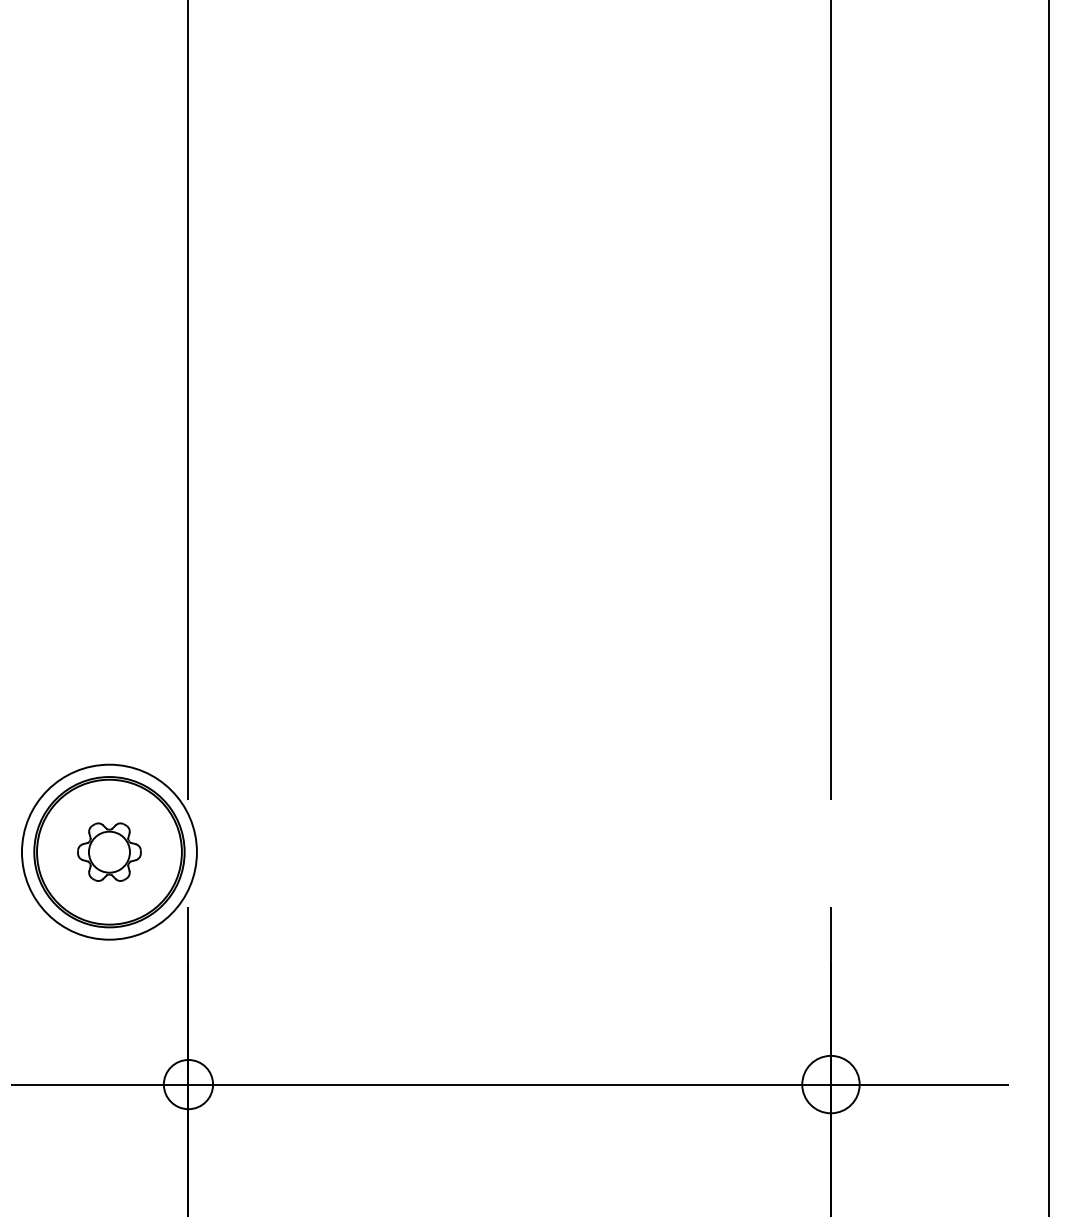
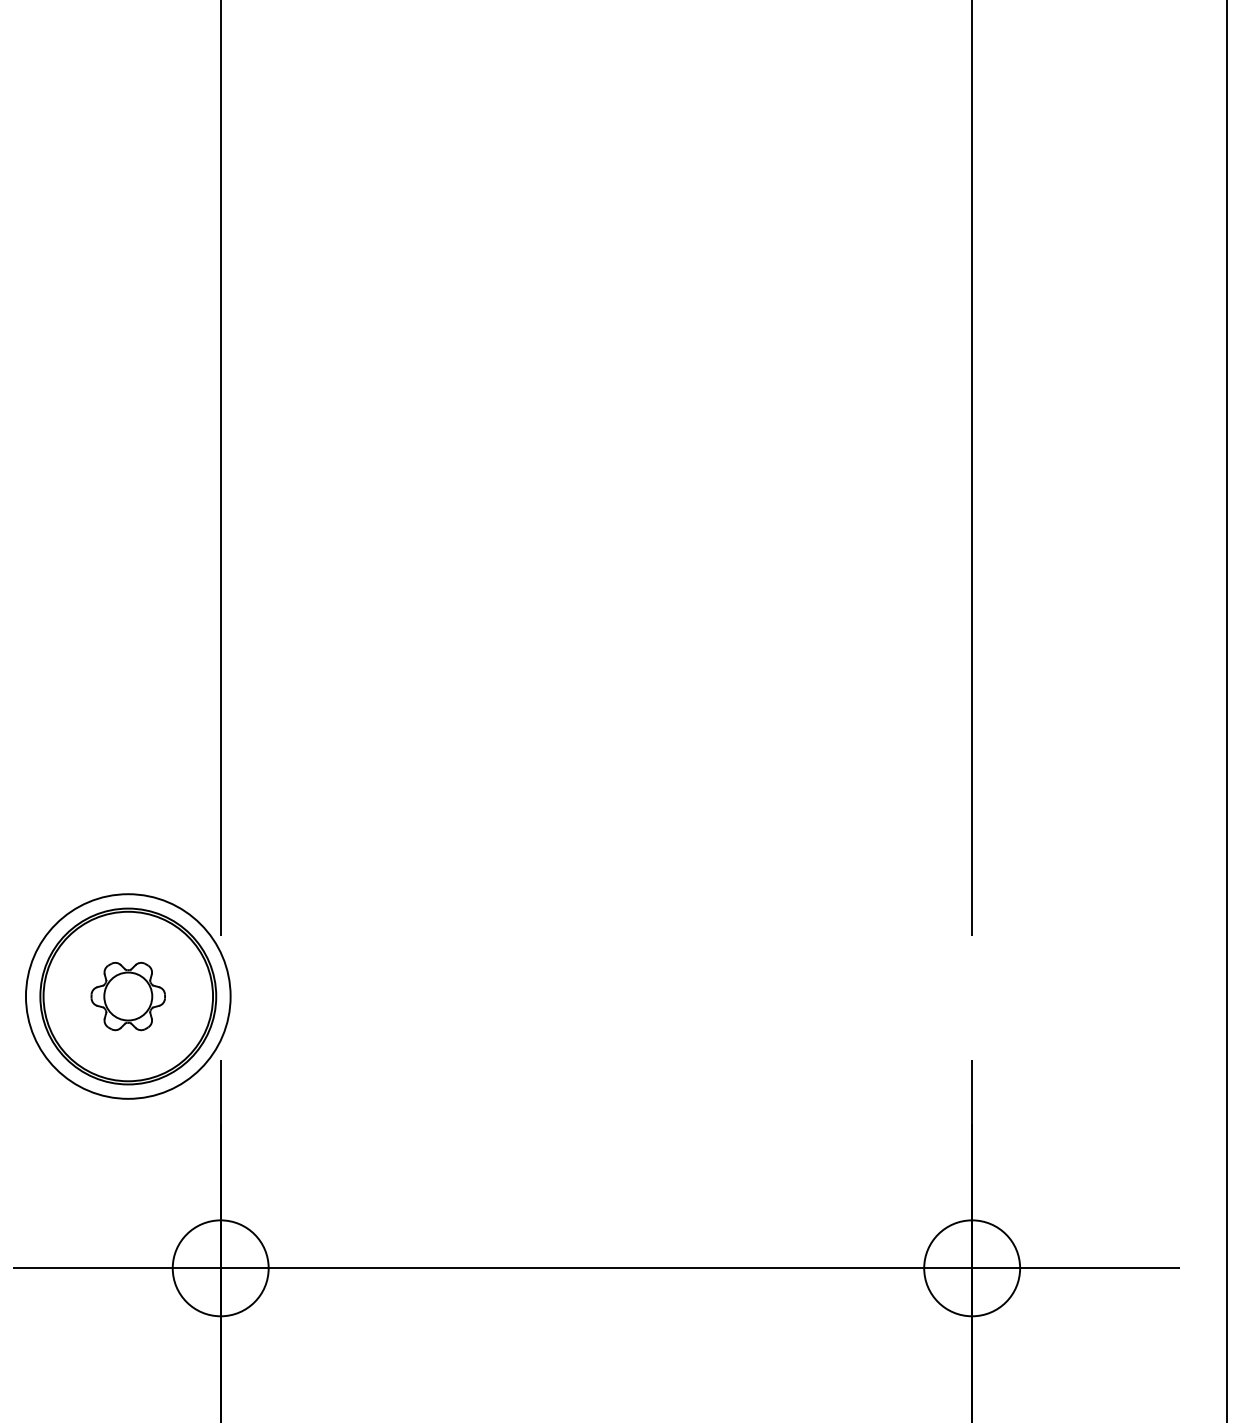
circle: (188, 1084) -> (220, 1268), size x1.67
circle: (831, 1084) -> (972, 1268), size x1.43

